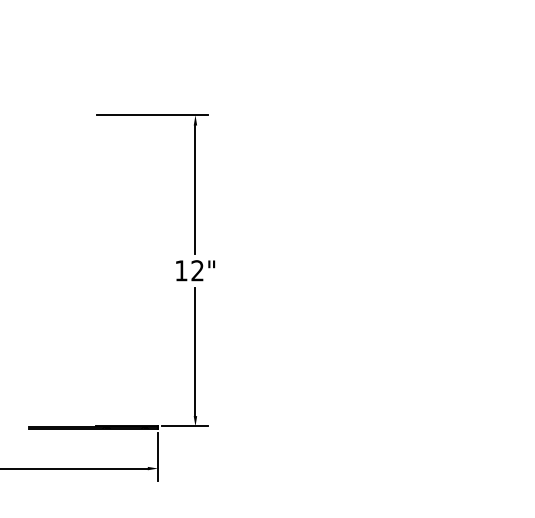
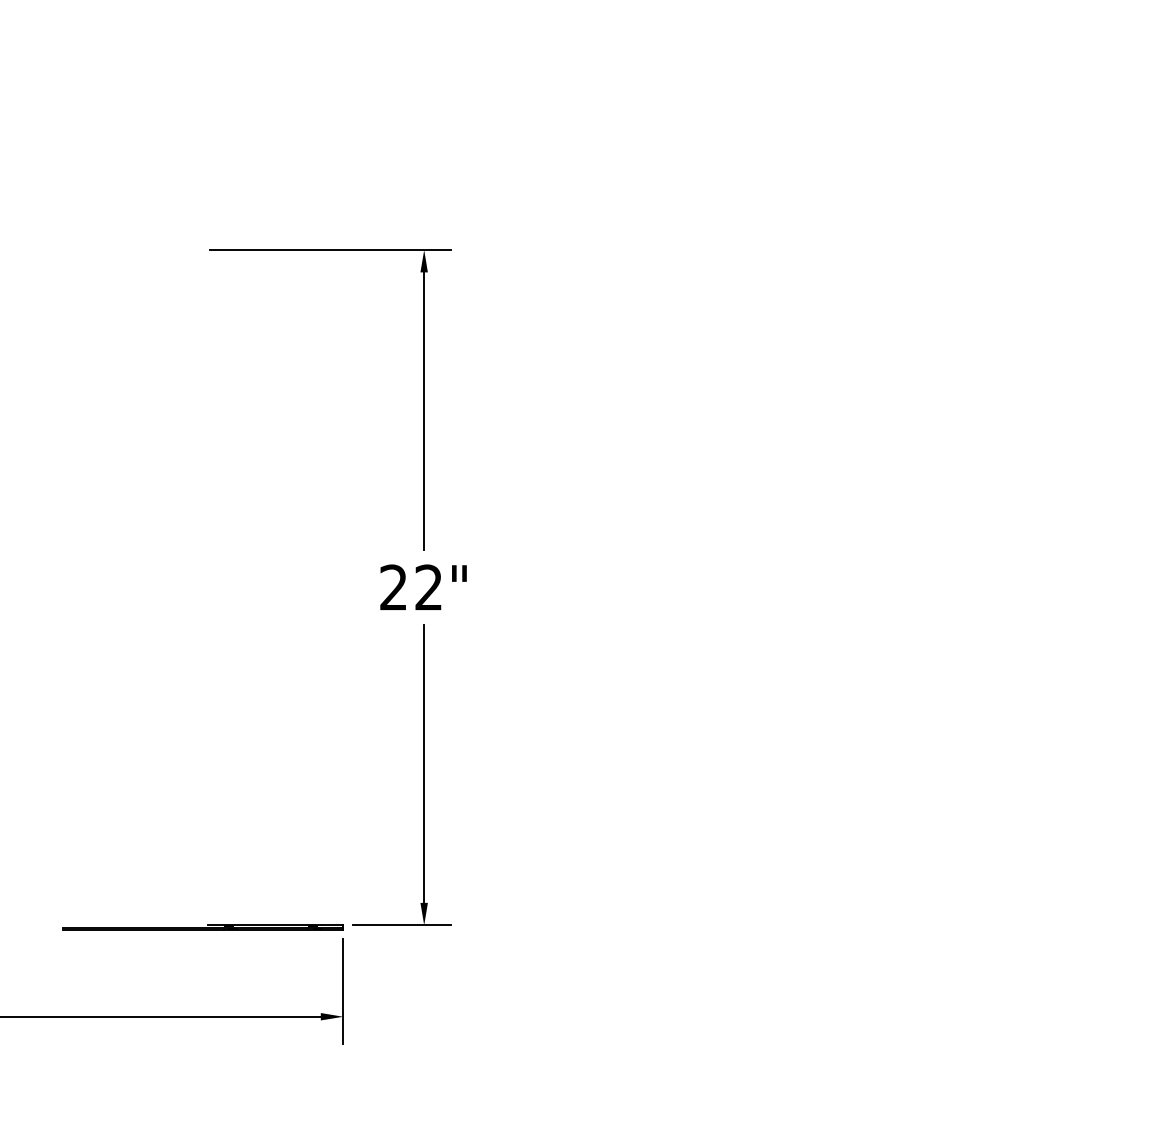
text: (181, 270) -> (393, 586), 12" -> 22"

